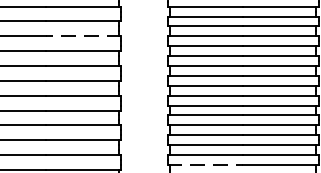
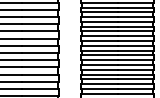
line: (83, 37) -> (40, 17), dashed -> solid
line: (205, 165) -> (99, 79), dashed -> solid

